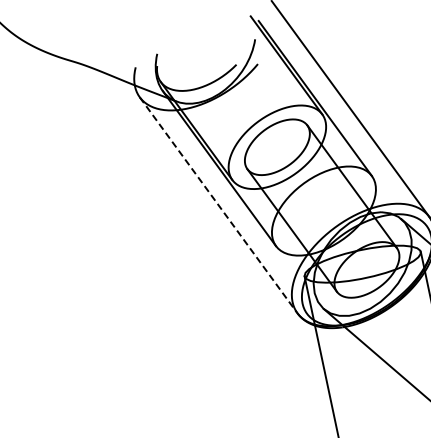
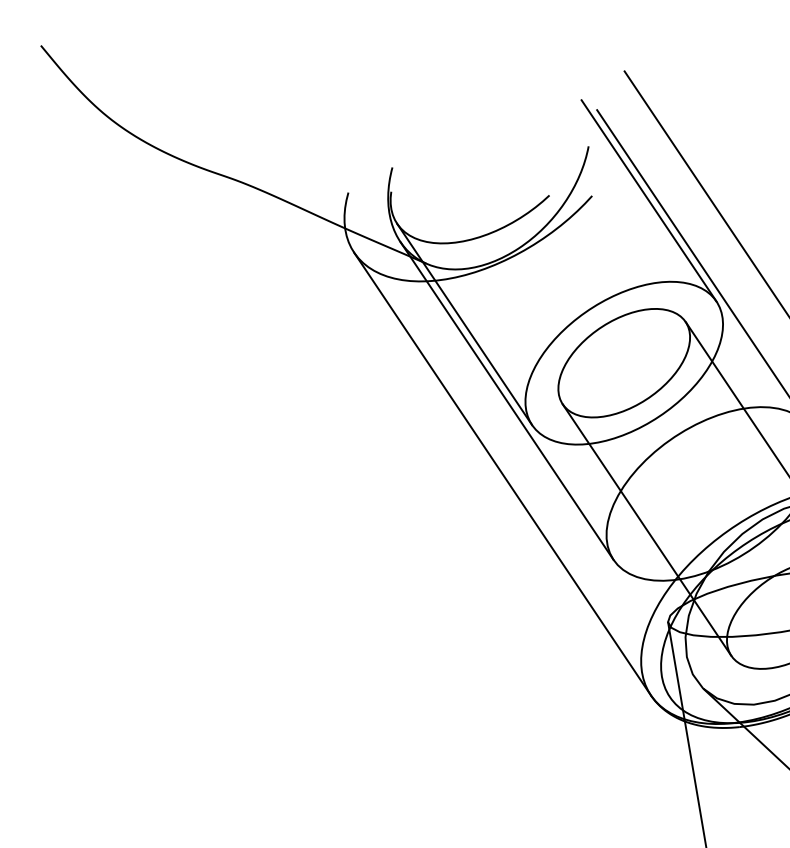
line: (218, 205) -> (502, 474), dashed -> solid

